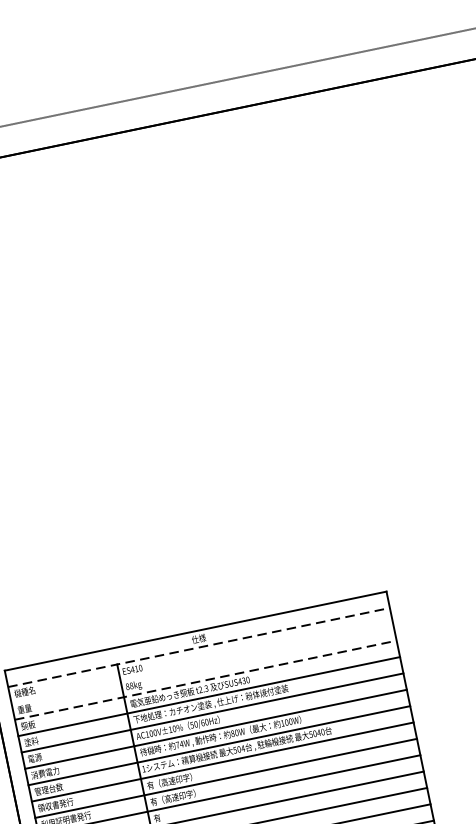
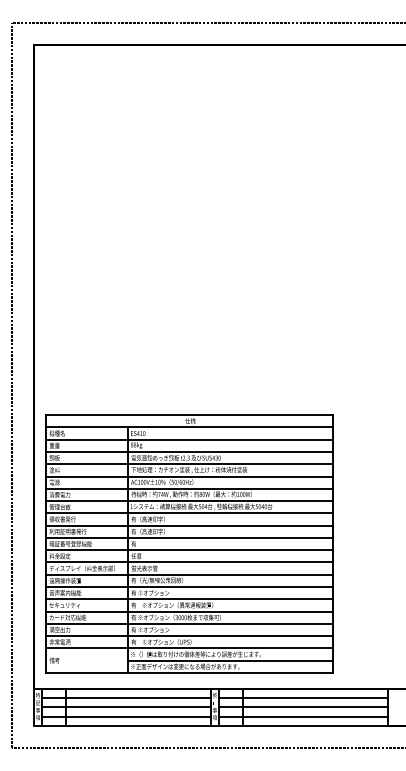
line: (199, 647) -> (189, 427), dashed -> solid
line: (202, 663) -> (189, 439), added
line: (205, 679) -> (189, 451), dashed -> solid

